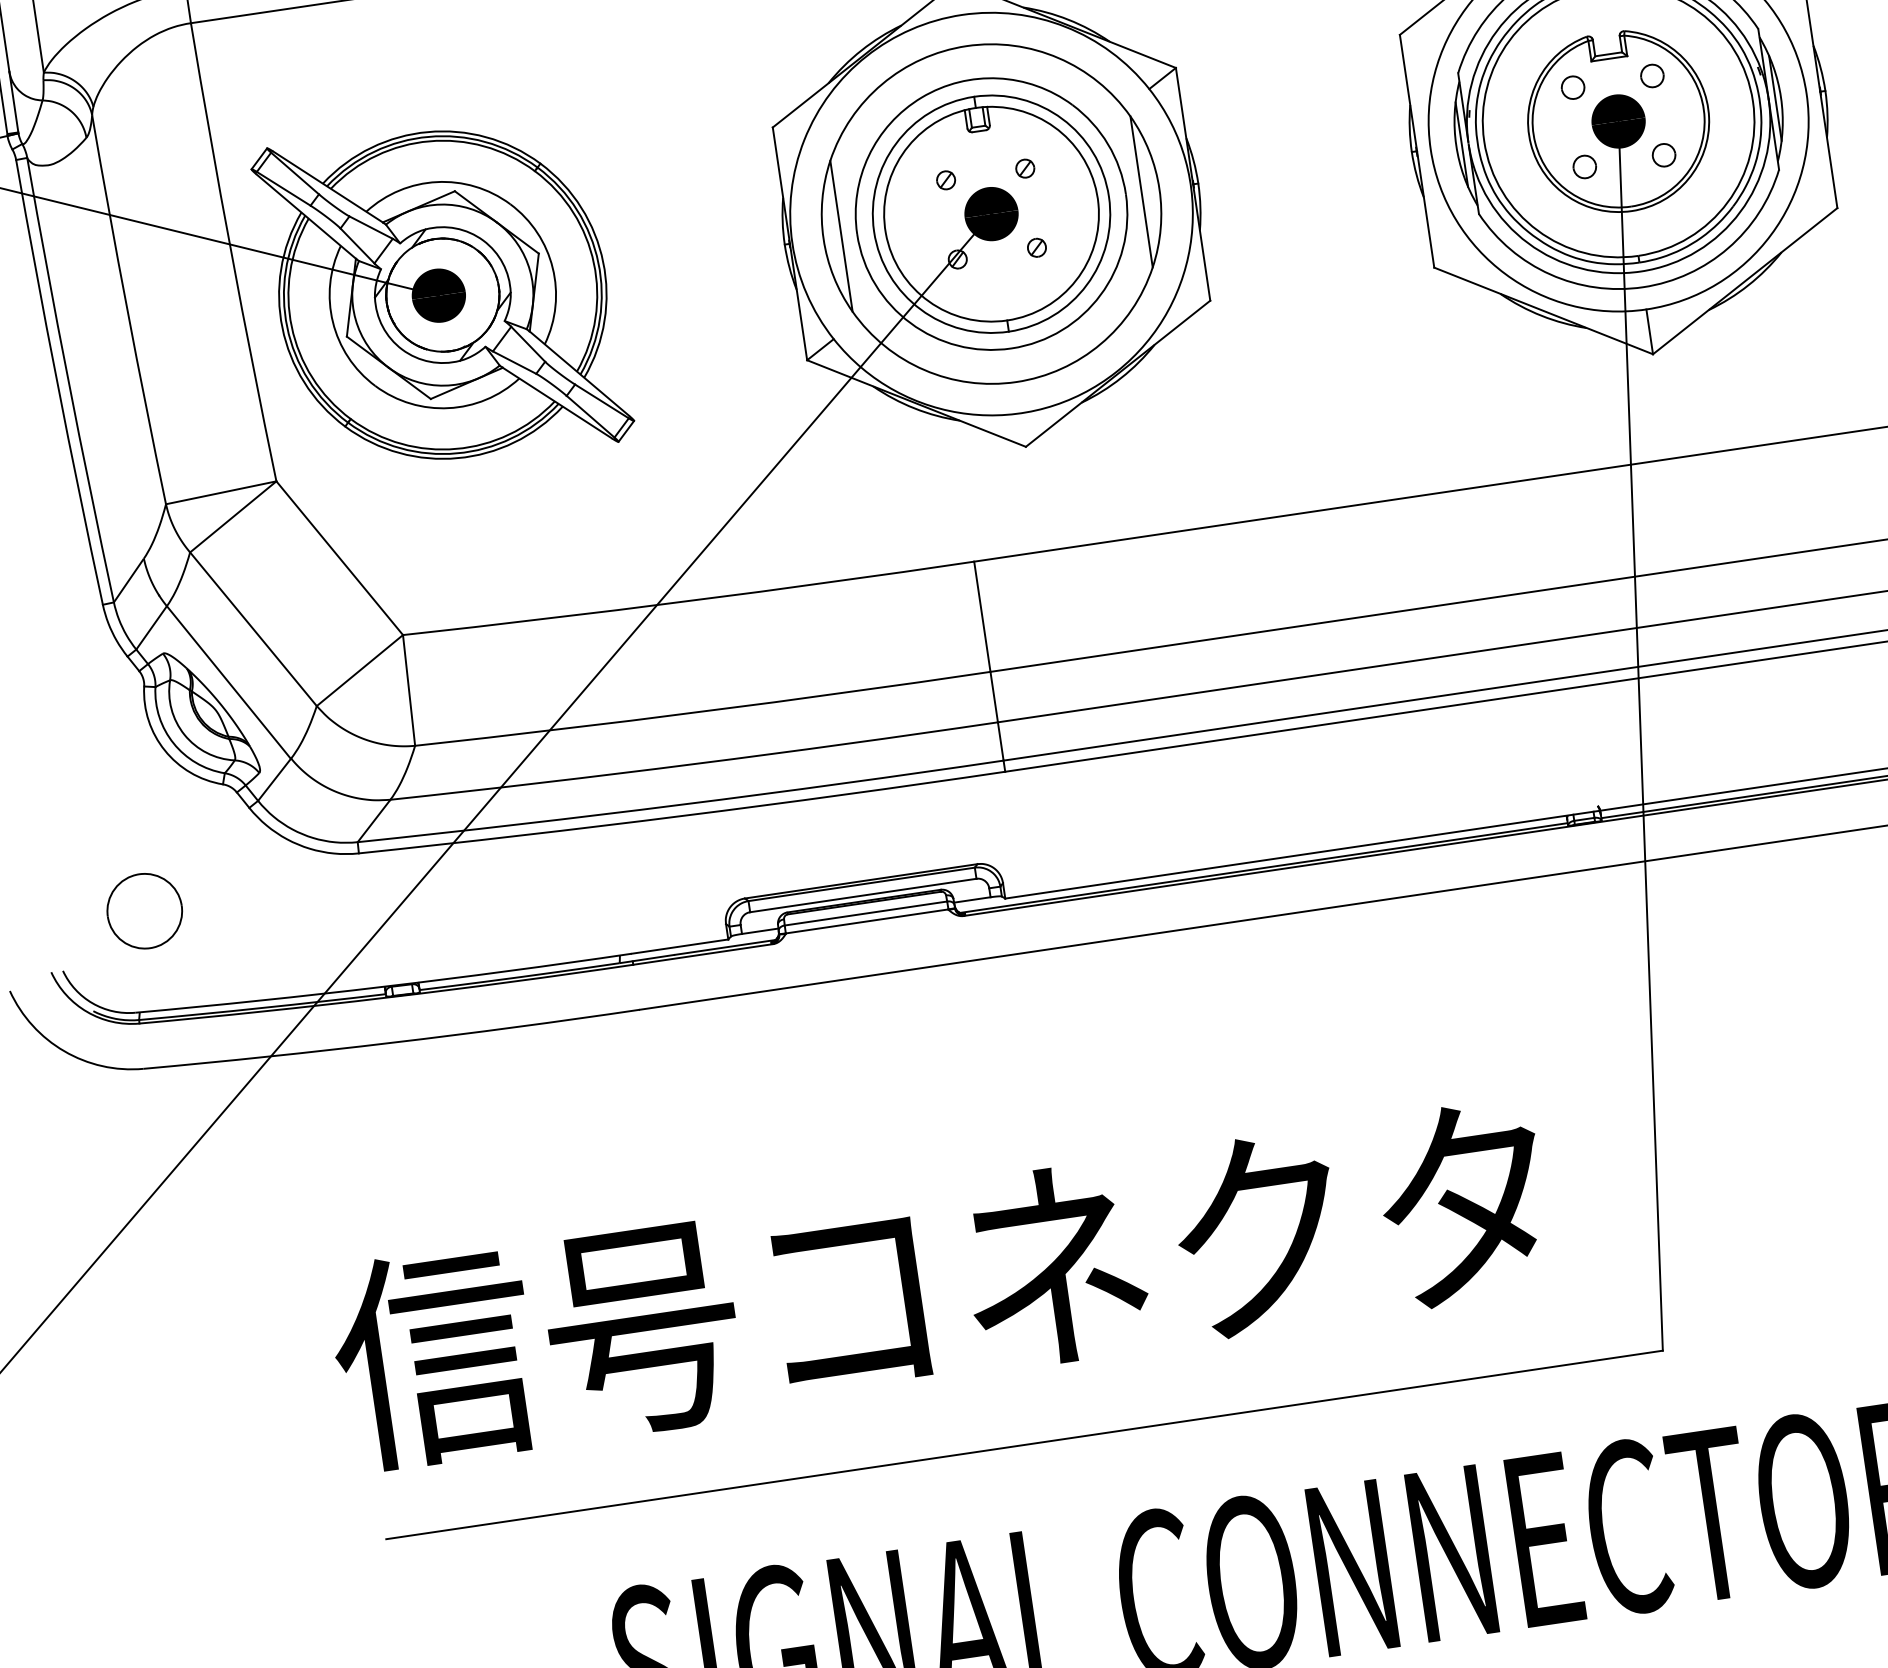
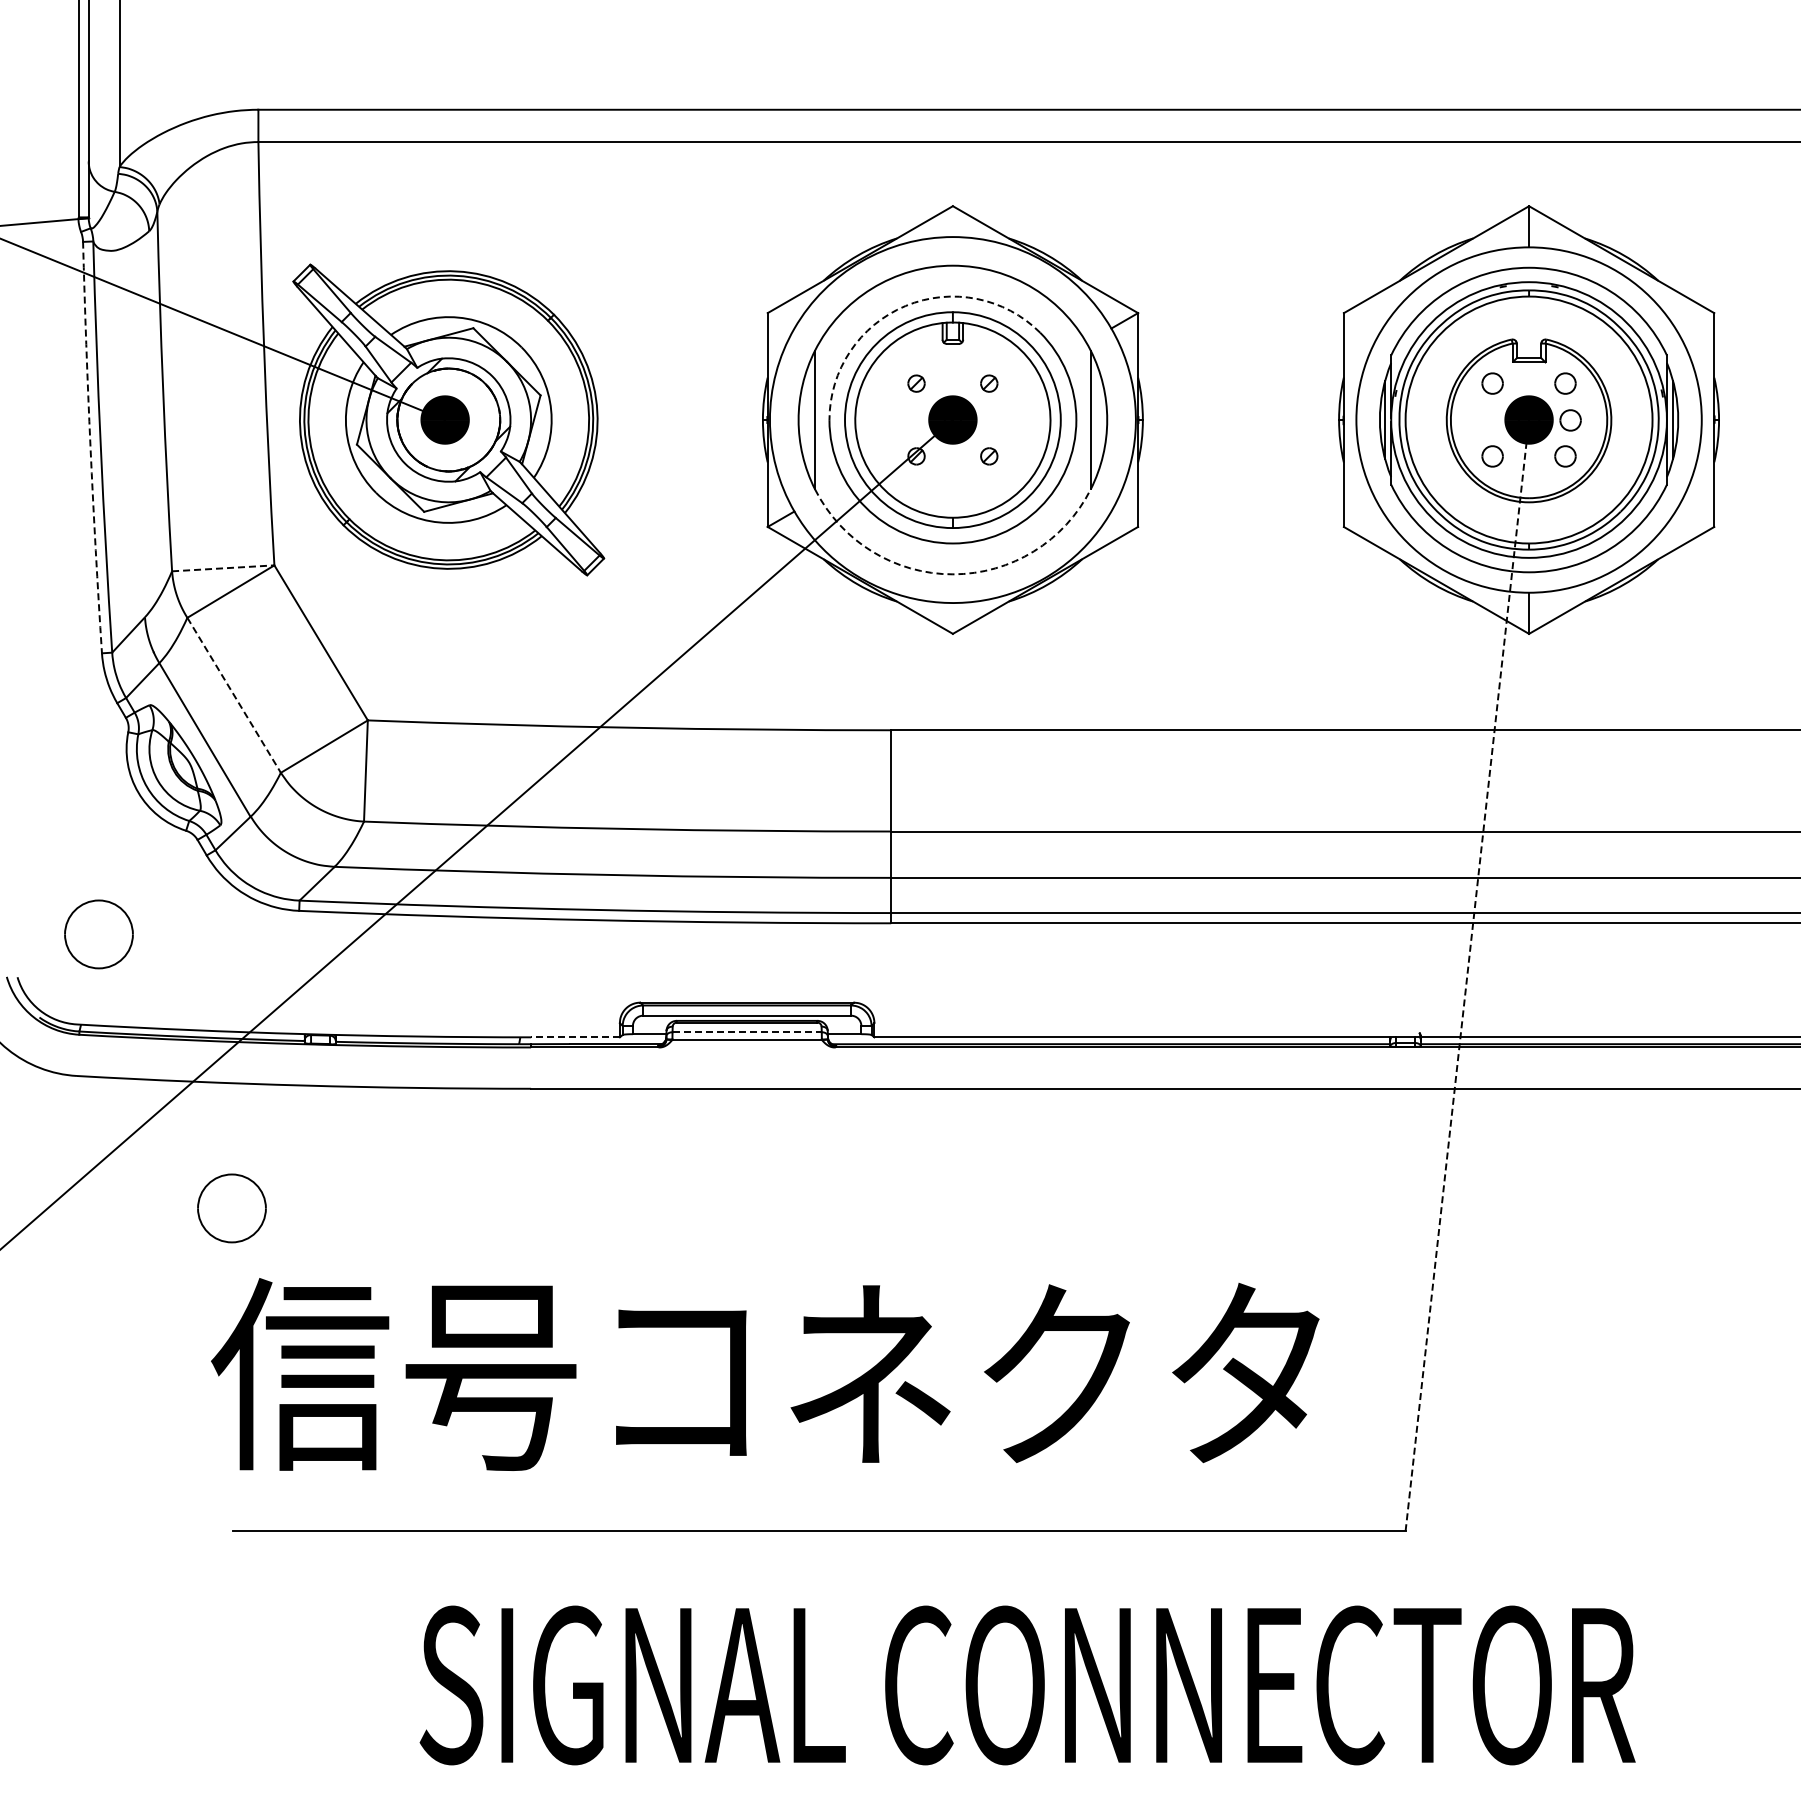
arc: (921, 98) -> (905, 306), solid -> dashed
part: (1663, 115) -> (1570, 420), added
arc: (57, 382) -> (90, 447), solid -> dashed
arc: (1015, 382) -> (952, 574), solid -> dashed
line: (221, 492) -> (223, 568), solid -> dashed
line: (253, 629) -> (234, 695), solid -> dashed
line: (1640, 735) -> (1467, 975), solid -> dashed
line: (866, 913) -> (747, 1032), solid -> dashed
line: (680, 946) -> (575, 1037), solid -> dashed
part: (333, 1188) -> (231, 1208), added

